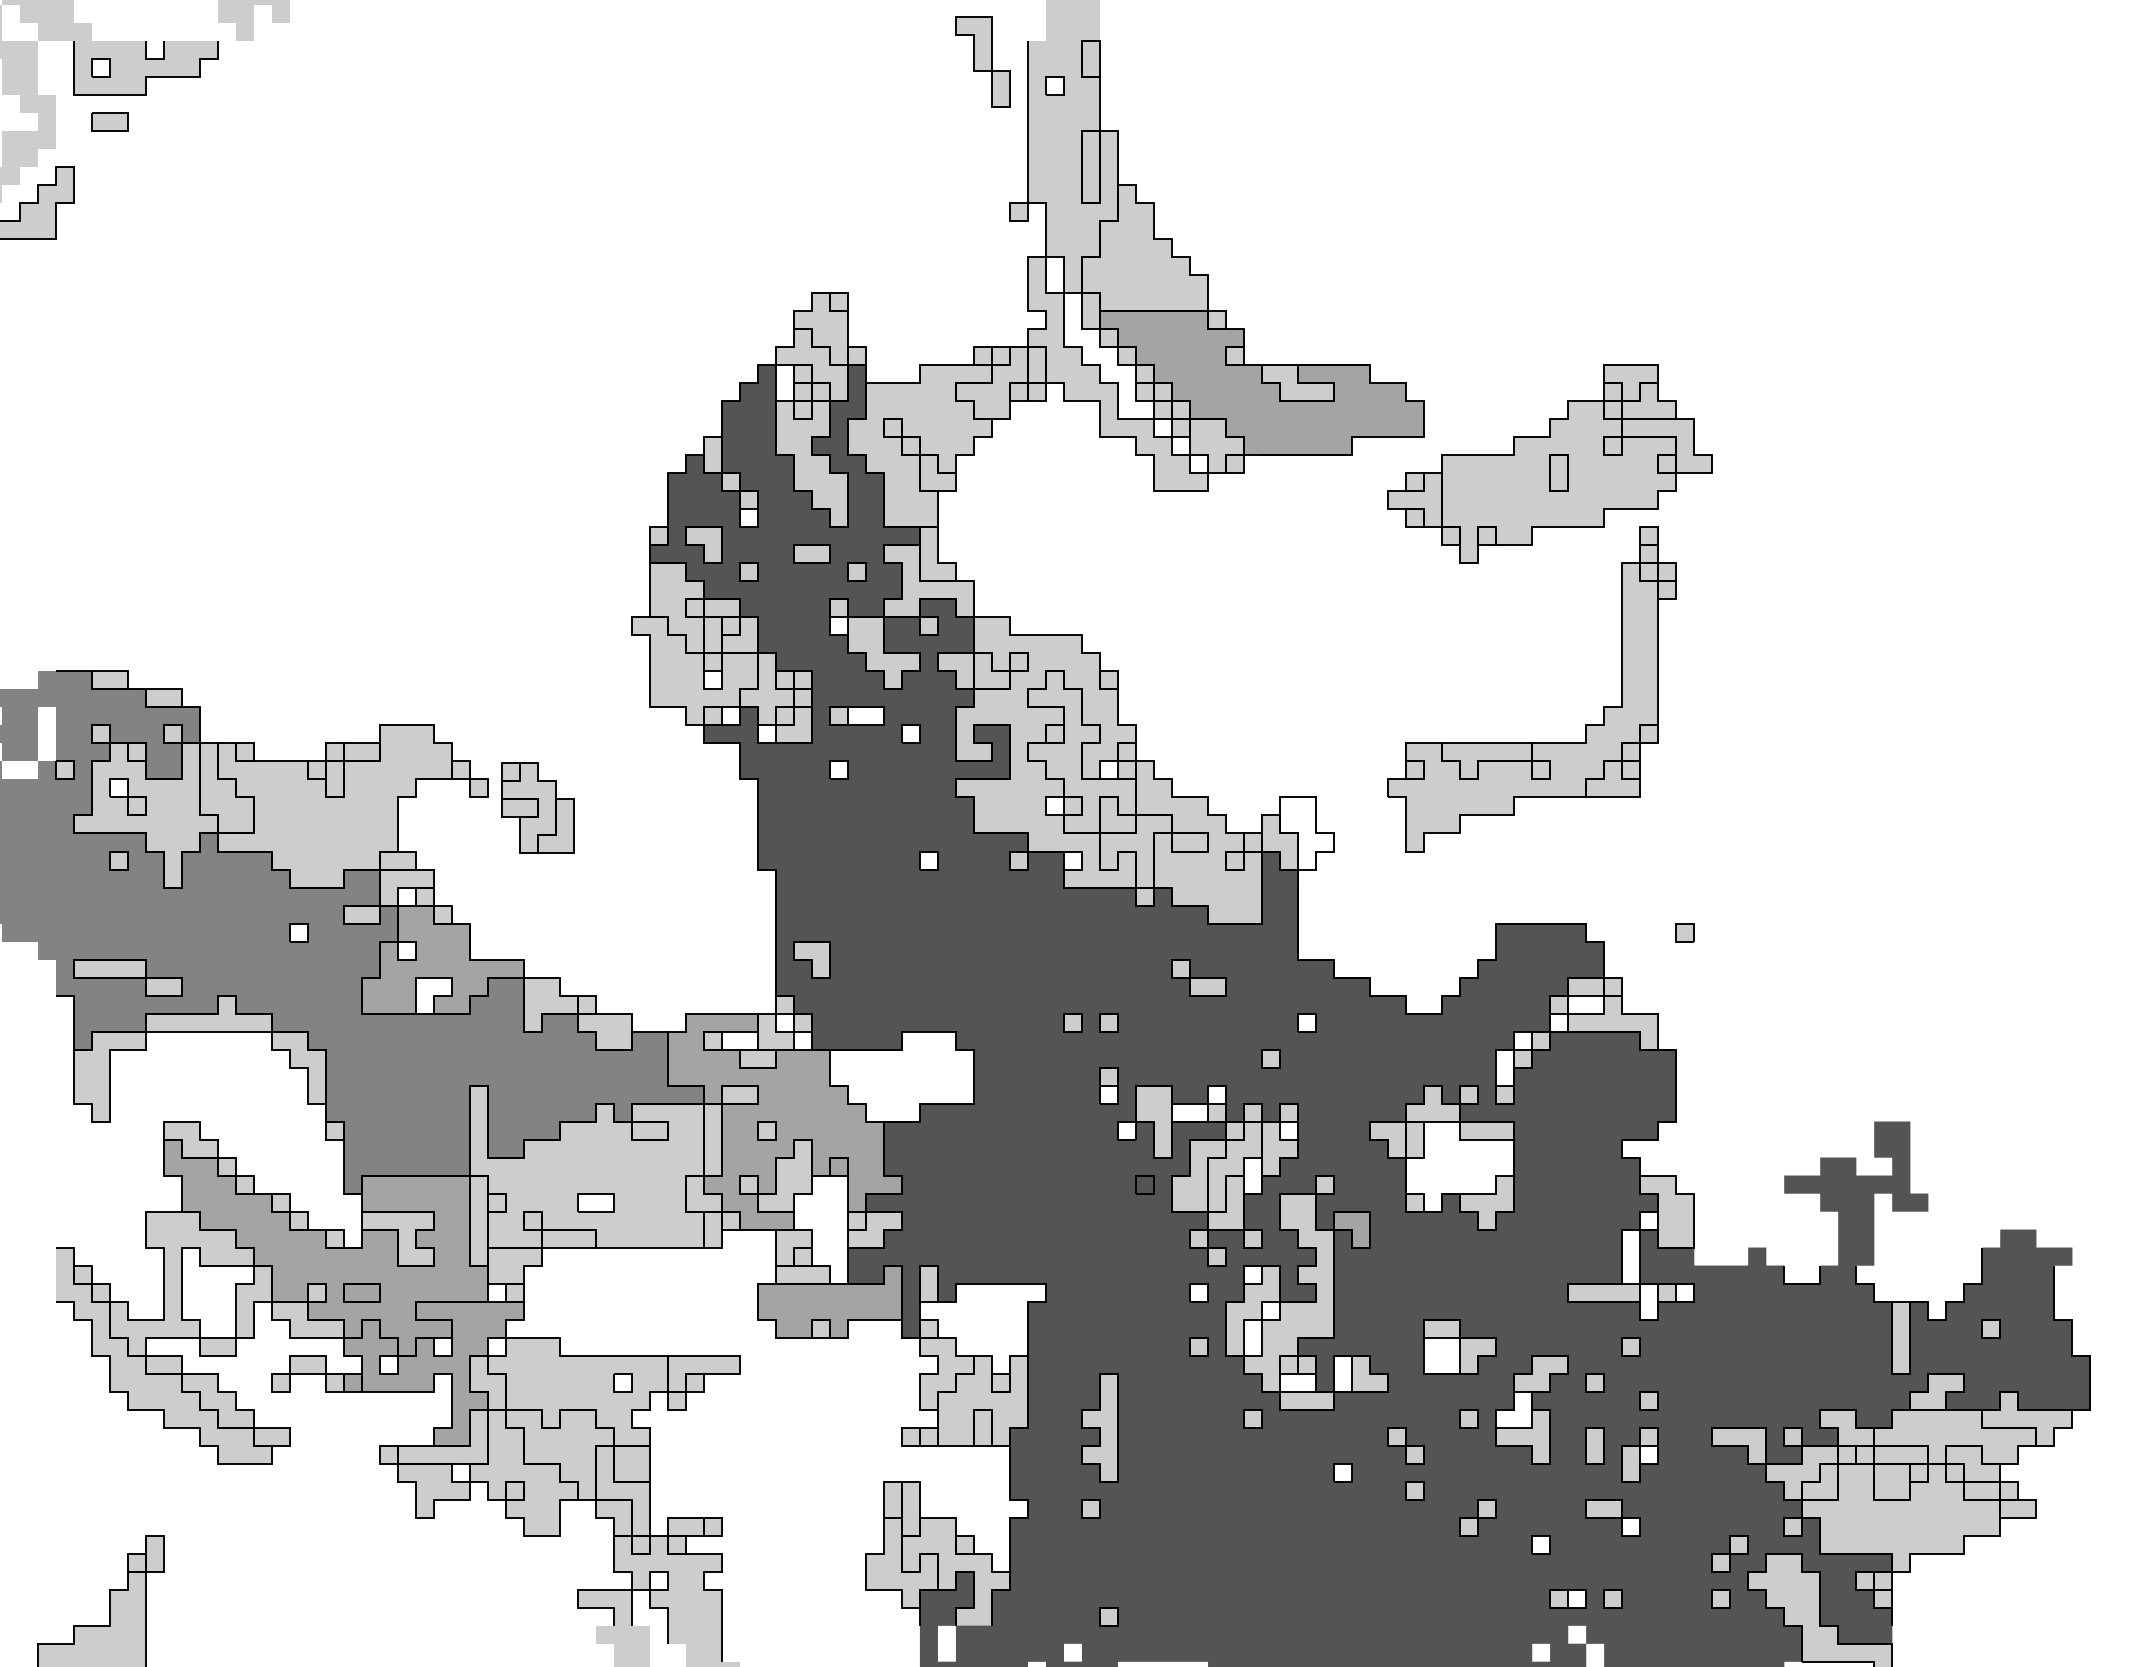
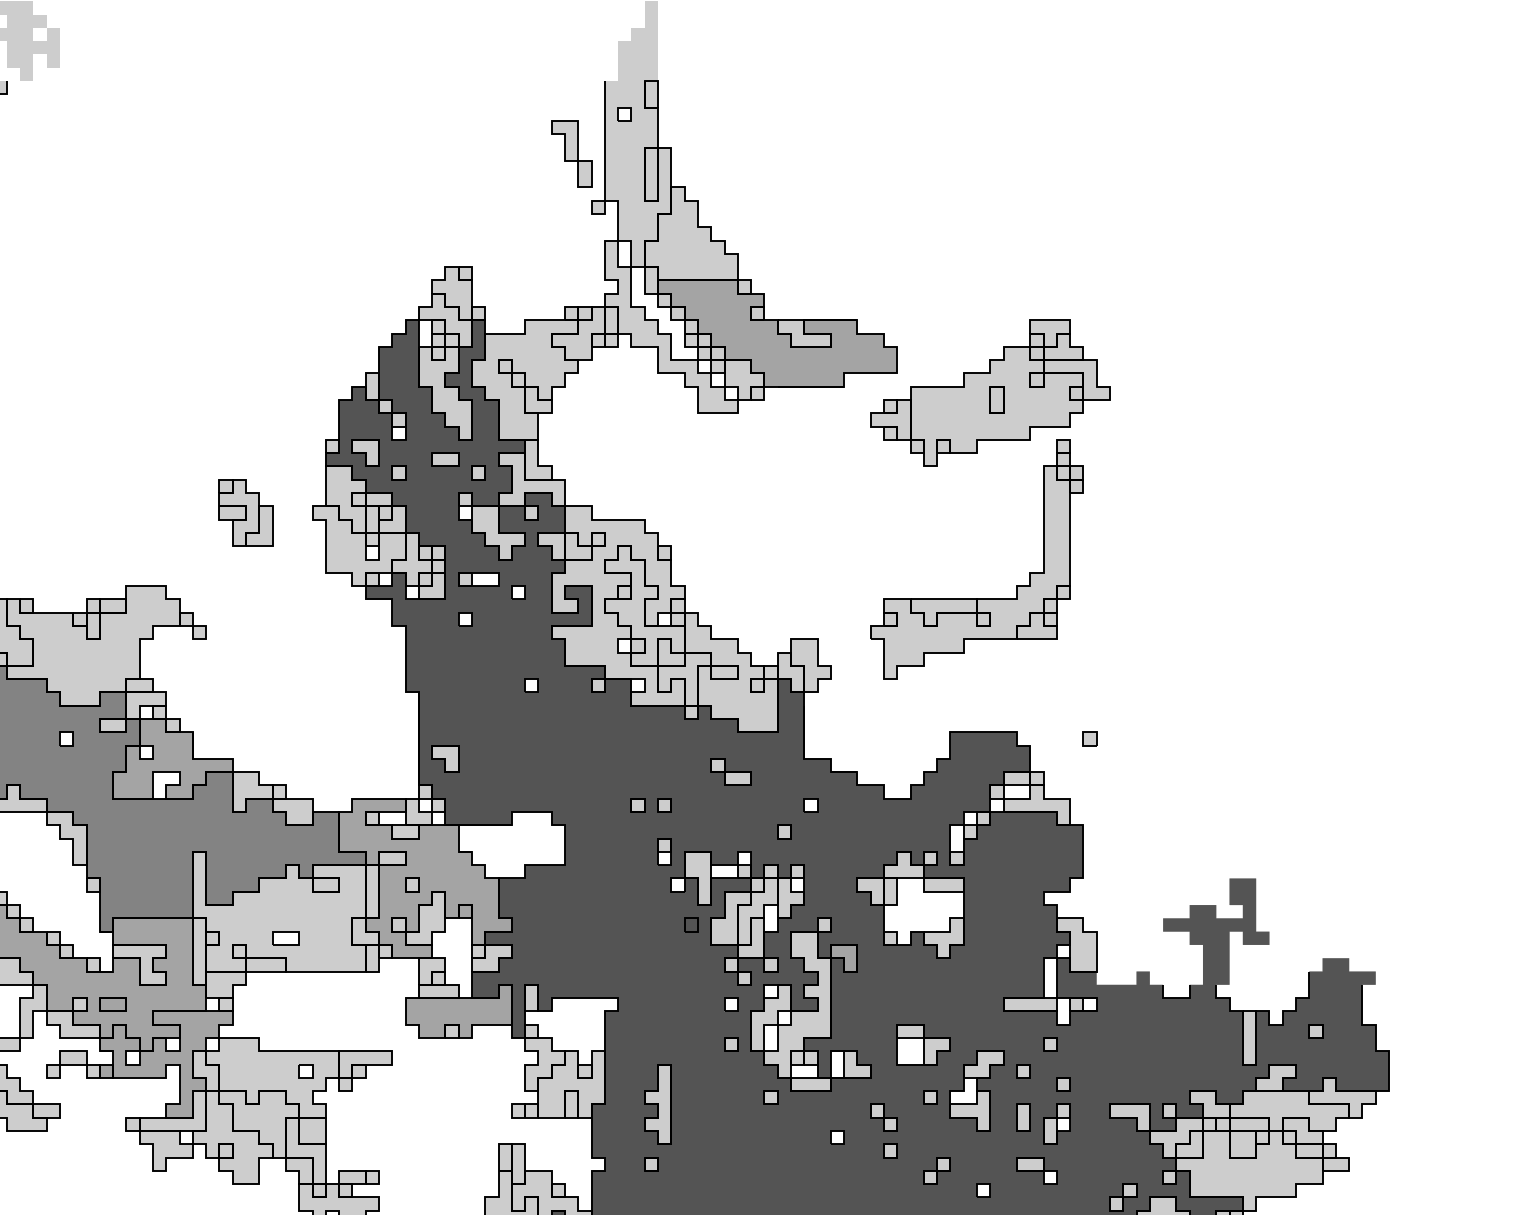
part: (982, 61) -> (571, 153), moved
part: (537, 807) -> (245, 512), moved
fill: (1307, 833) -> (811, 665), added

